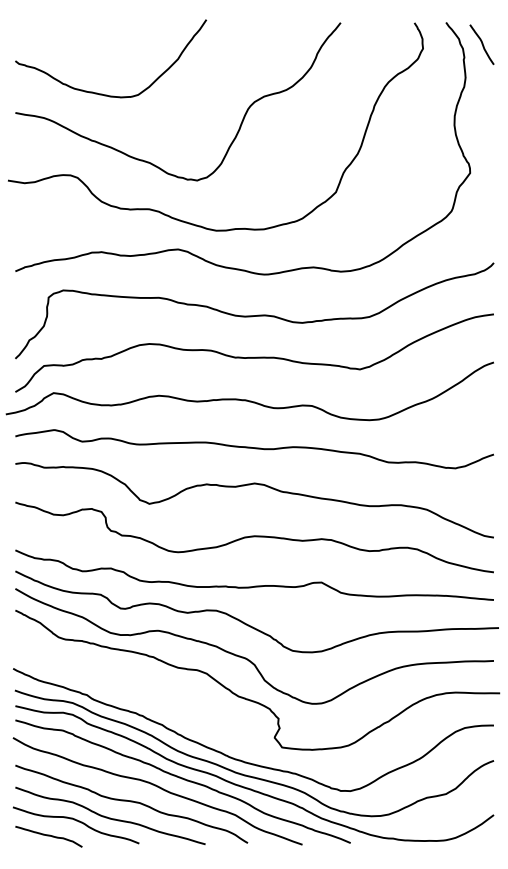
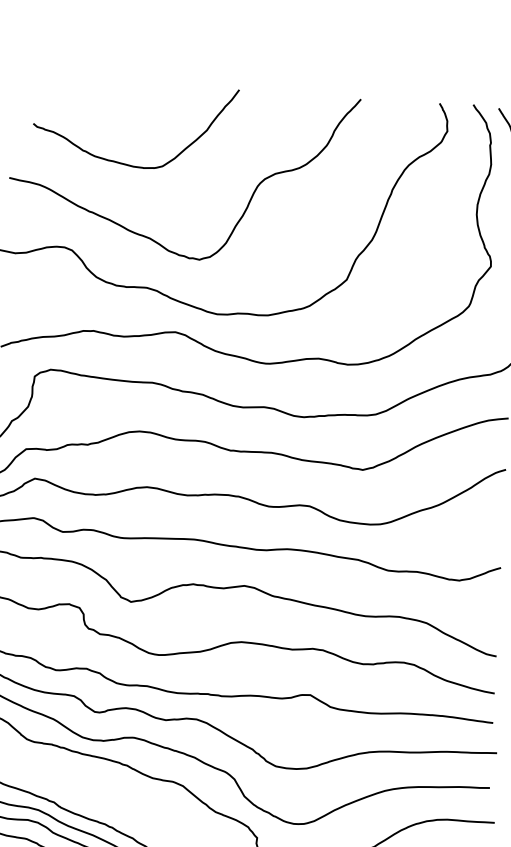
curve: (102, 93) -> (124, 162), moved

